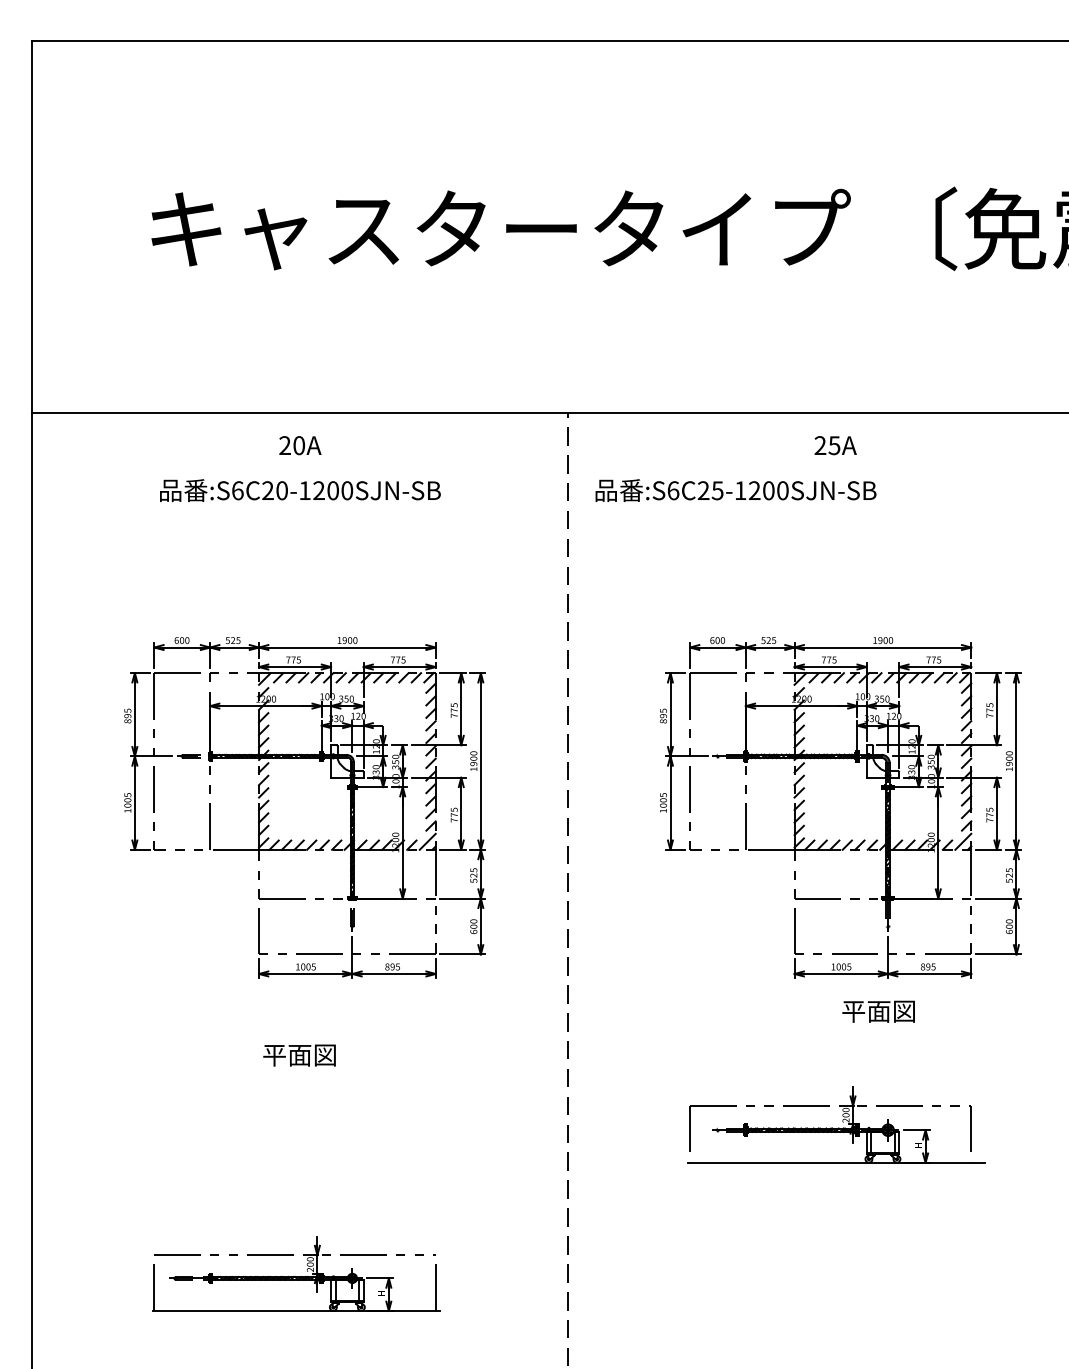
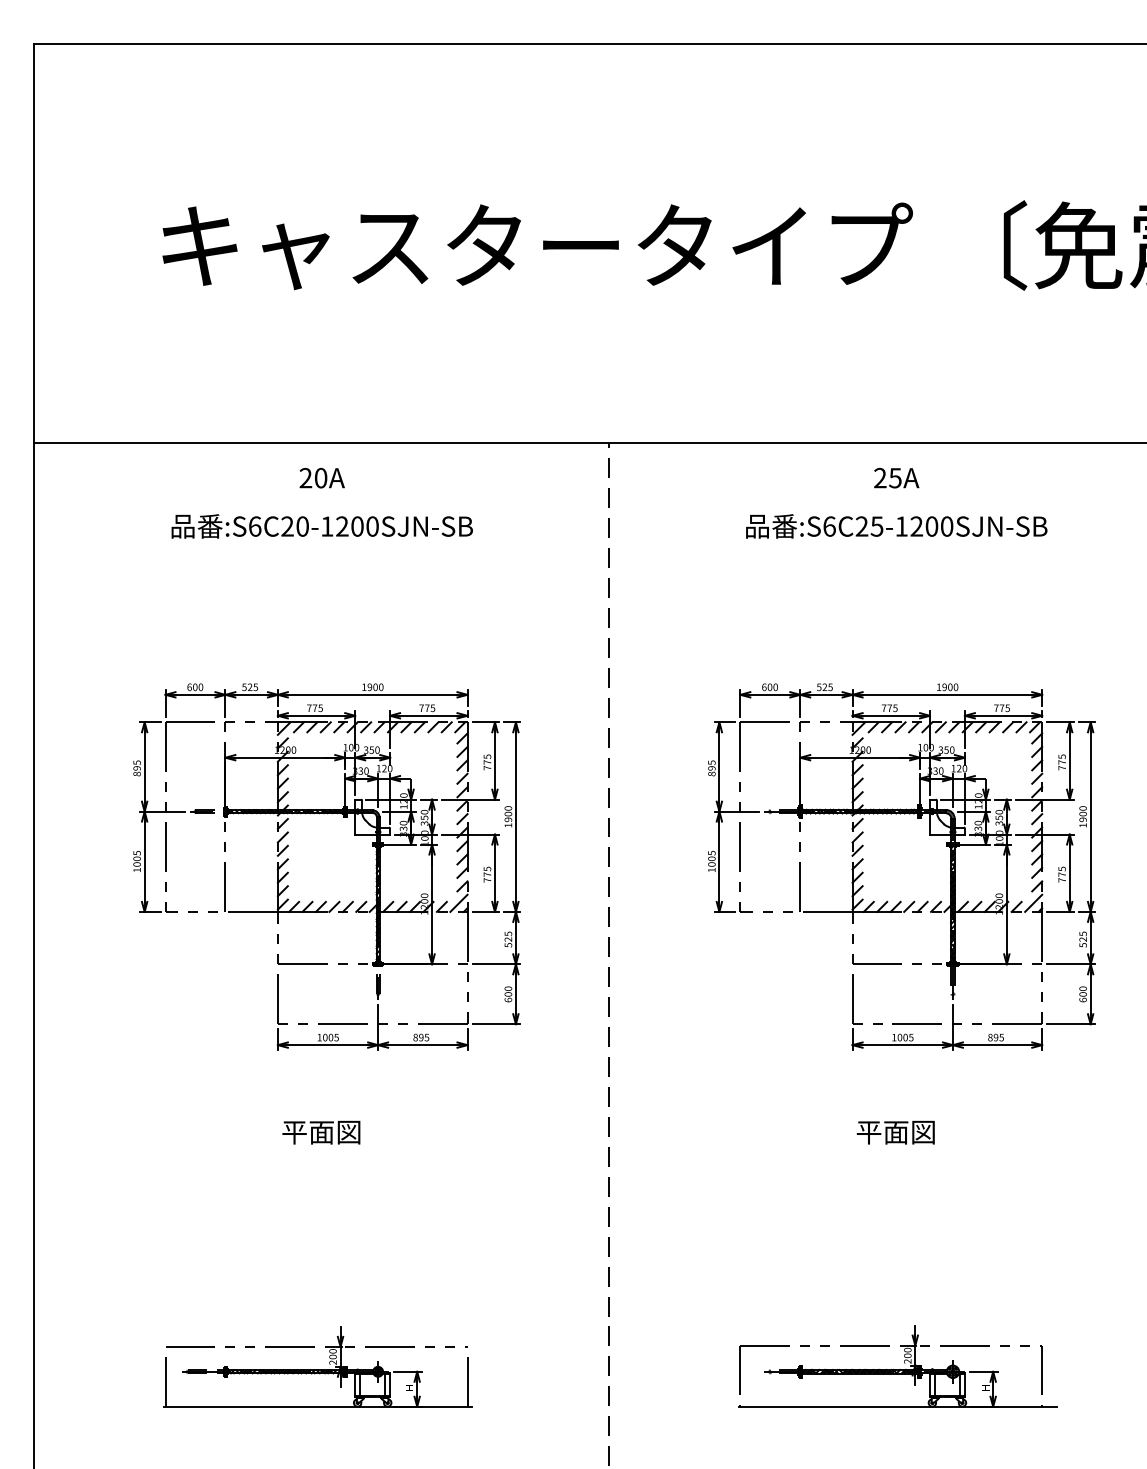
text: (735, 490) -> (896, 526), moved
text: (878, 1011) -> (895, 1132), moved
part: (836, 1125) -> (897, 1366), moved

